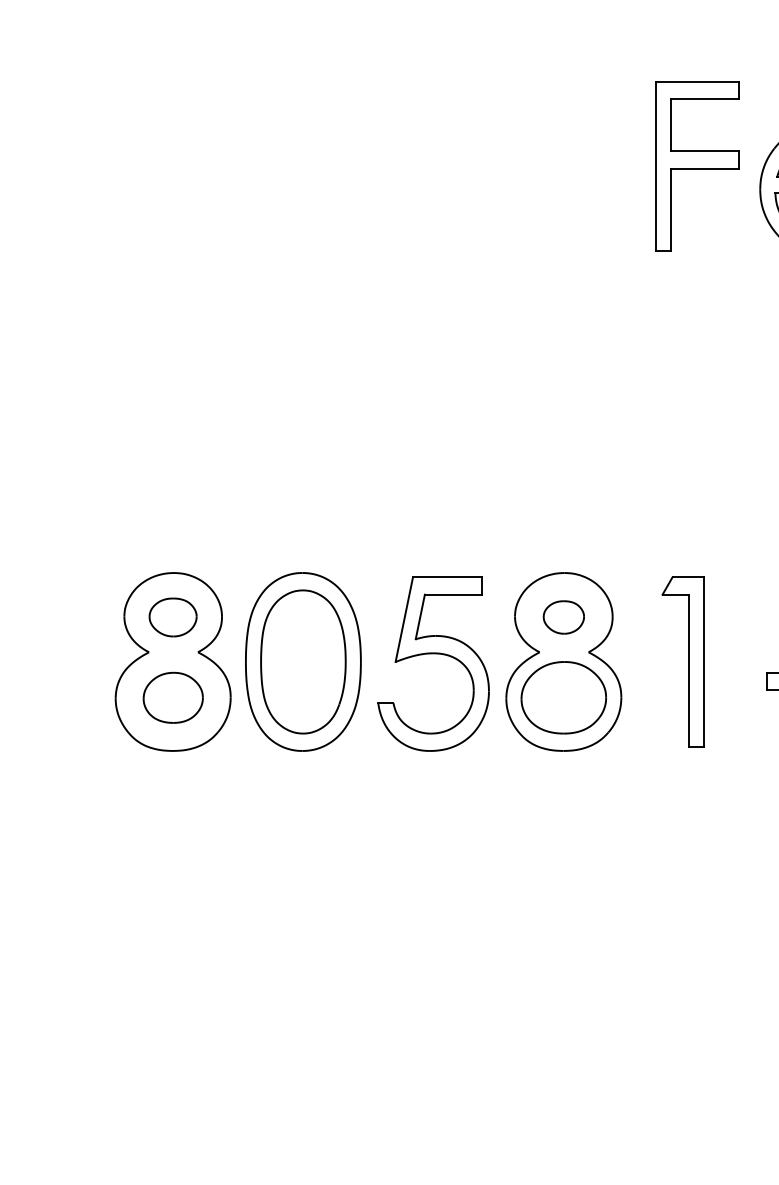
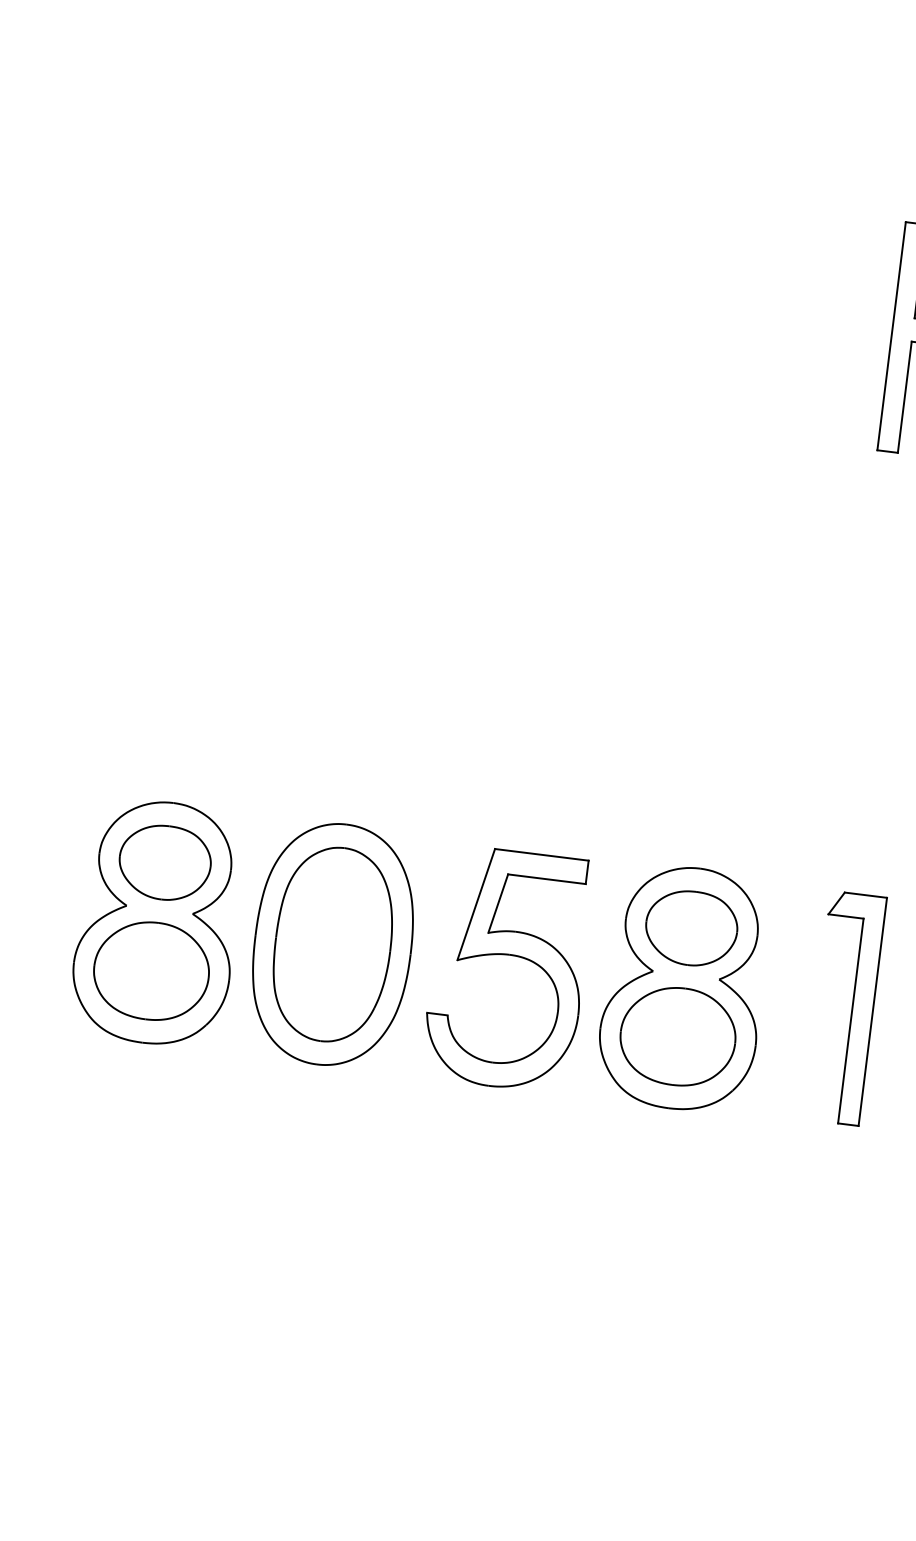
part: (172, 617) -> (164, 862), size x1.43
part: (563, 617) -> (691, 928), size x1.67
part: (173, 697) -> (152, 970), size x1.43

